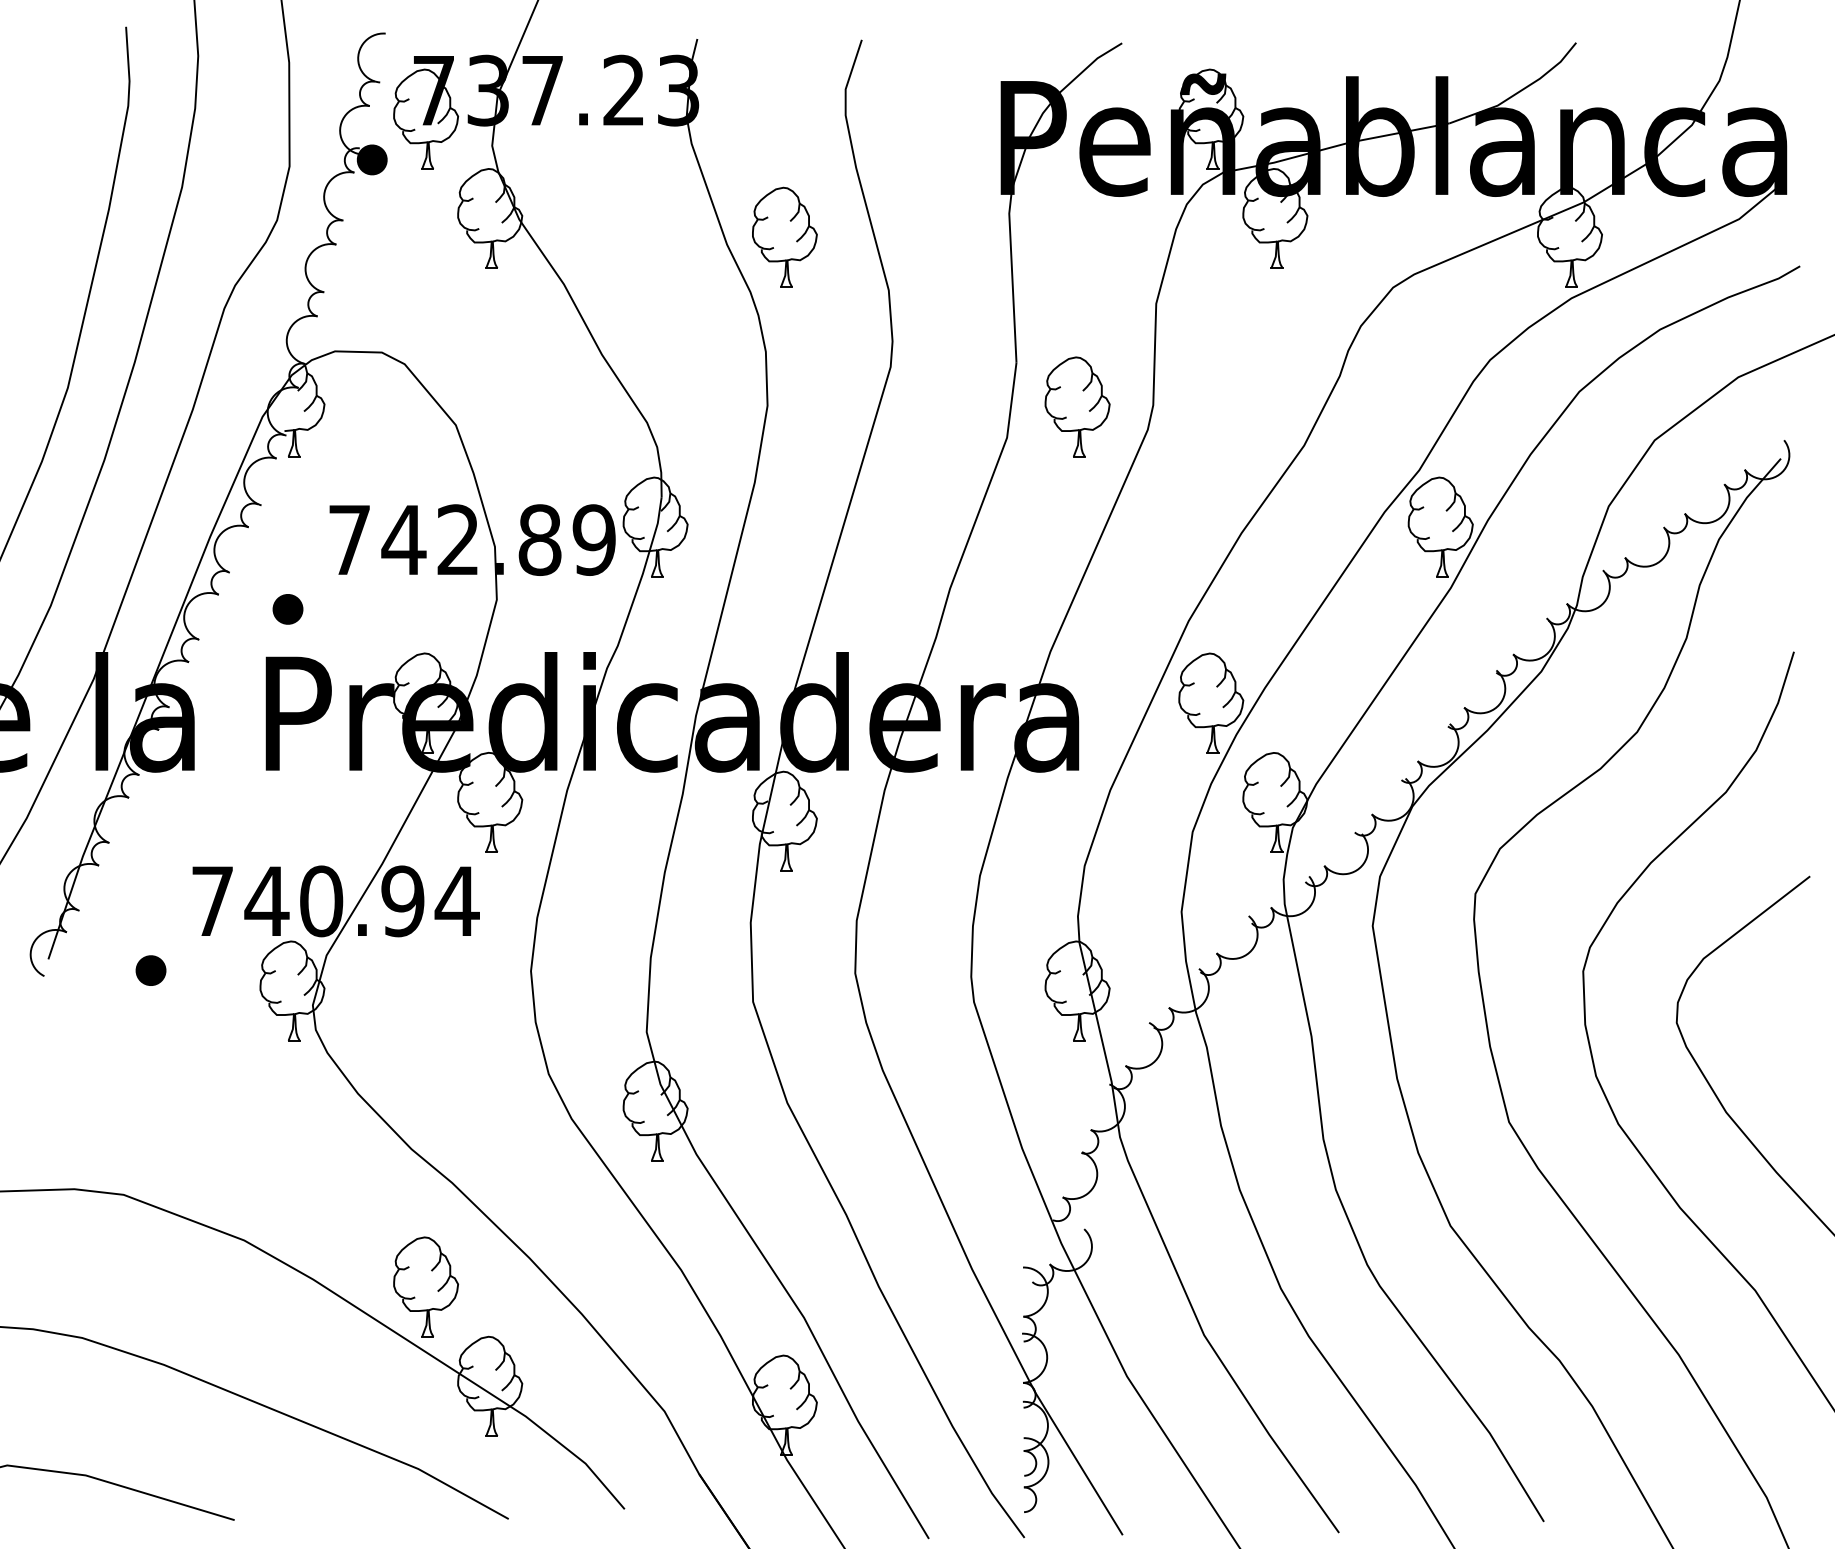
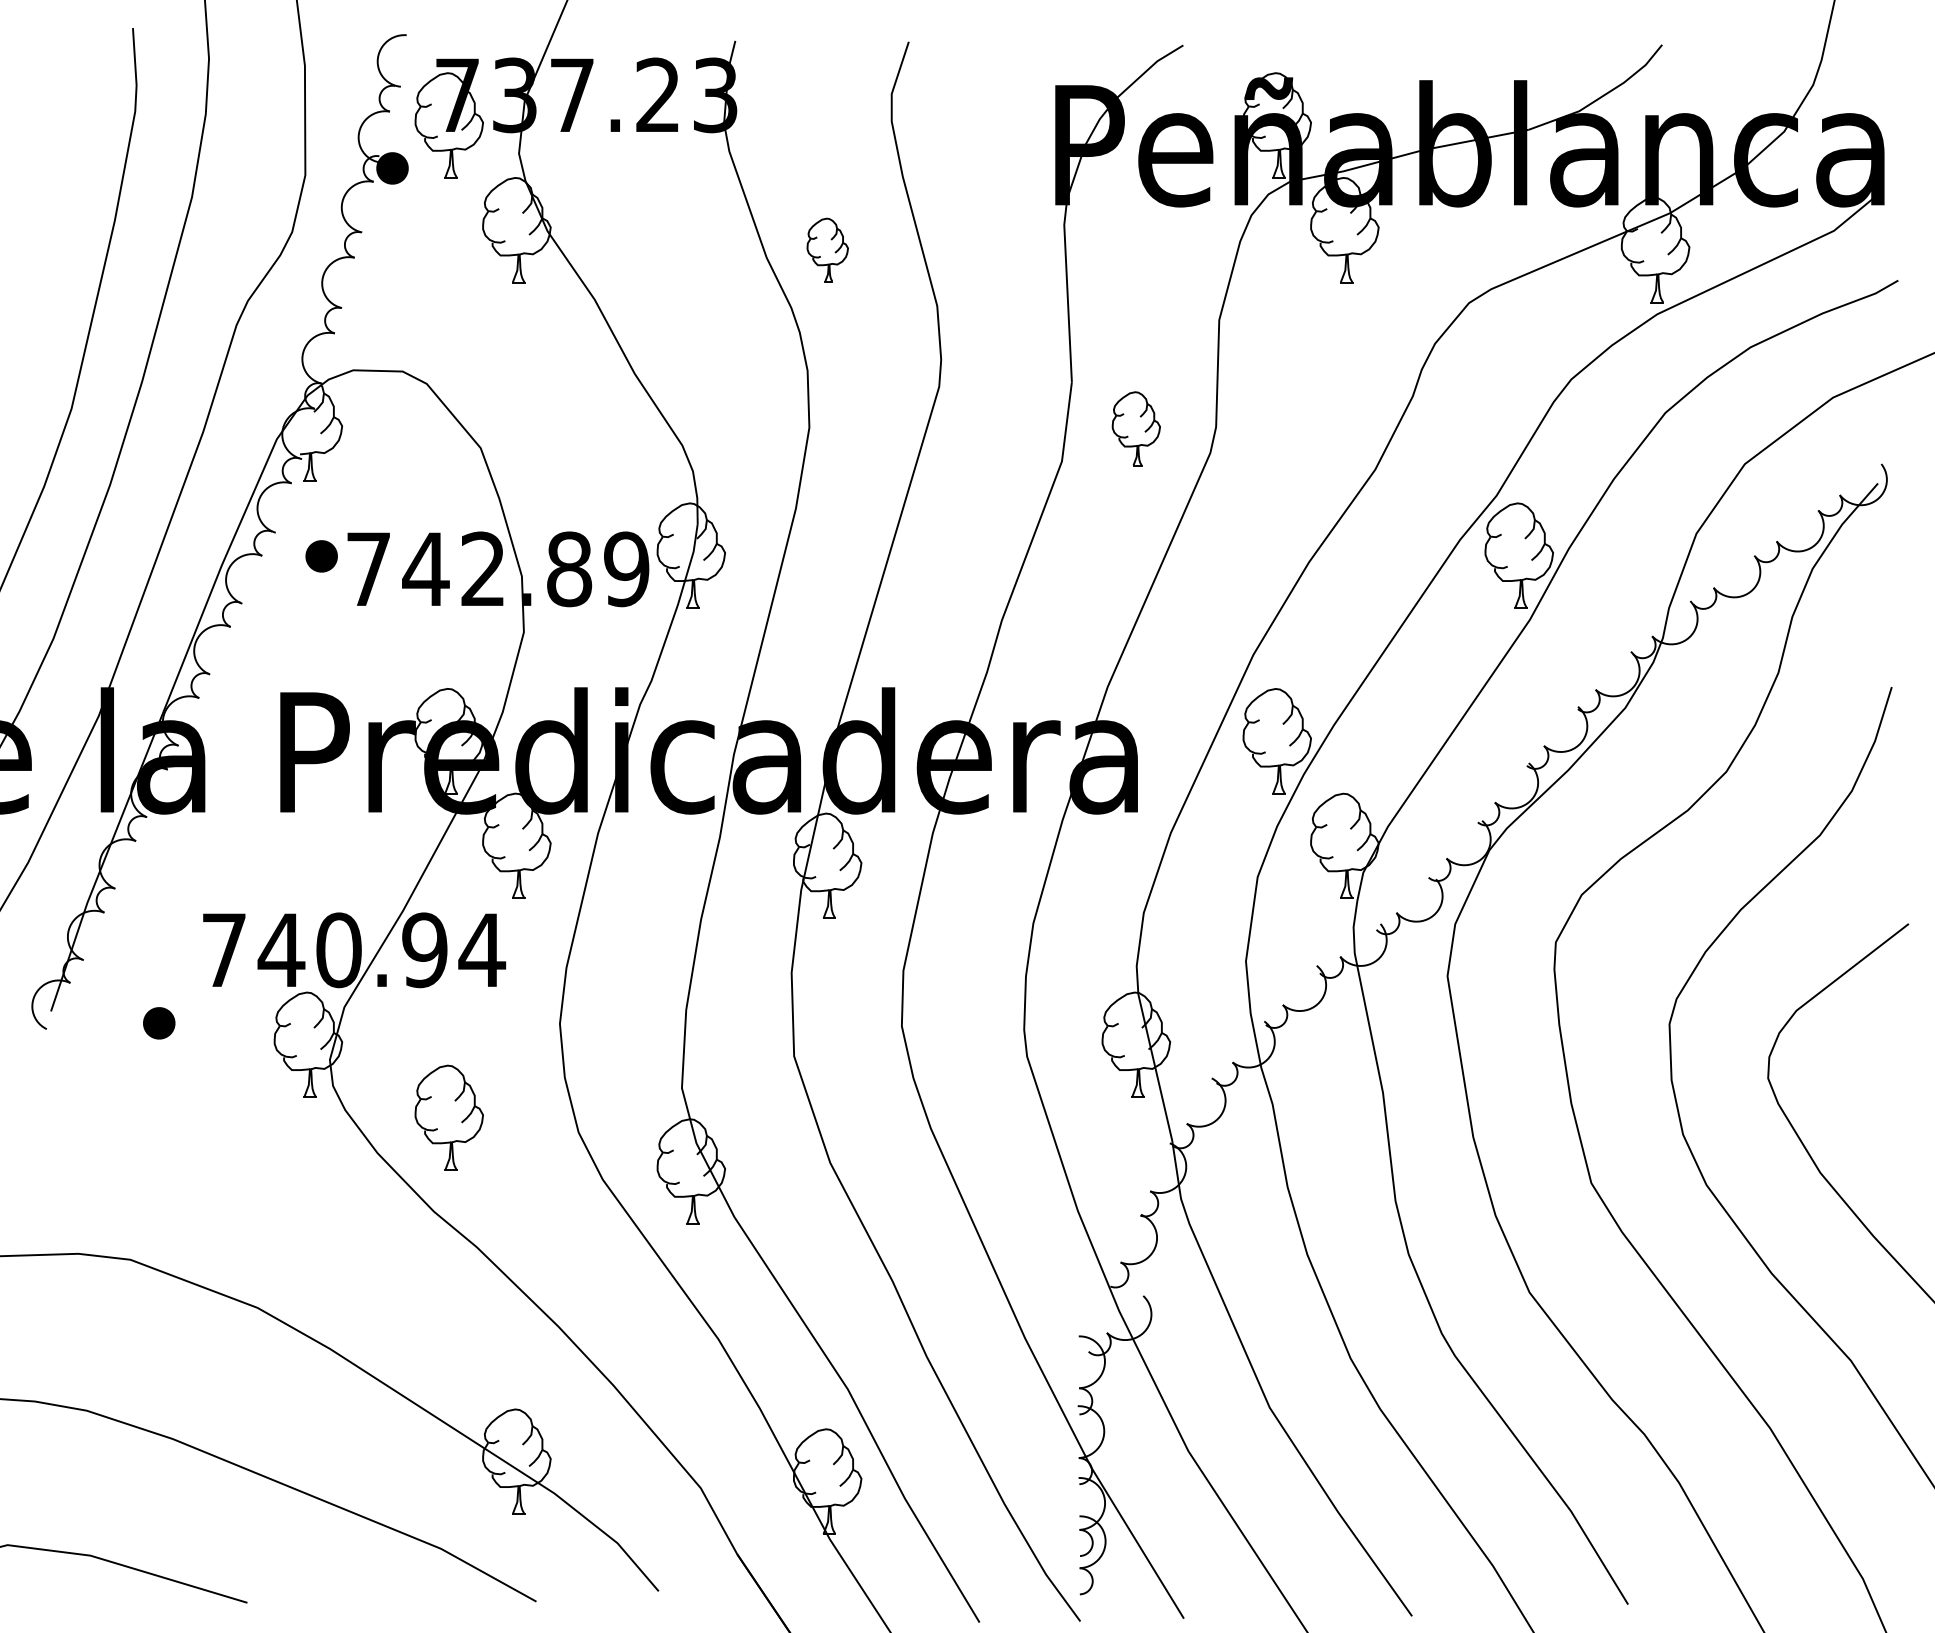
part: (784, 236) -> (827, 249), size x0.6
part: (1077, 406) -> (1136, 428), size x0.7
part: (287, 609) -> (321, 556), moved
part: (425, 1286) -> (448, 1117), moved

